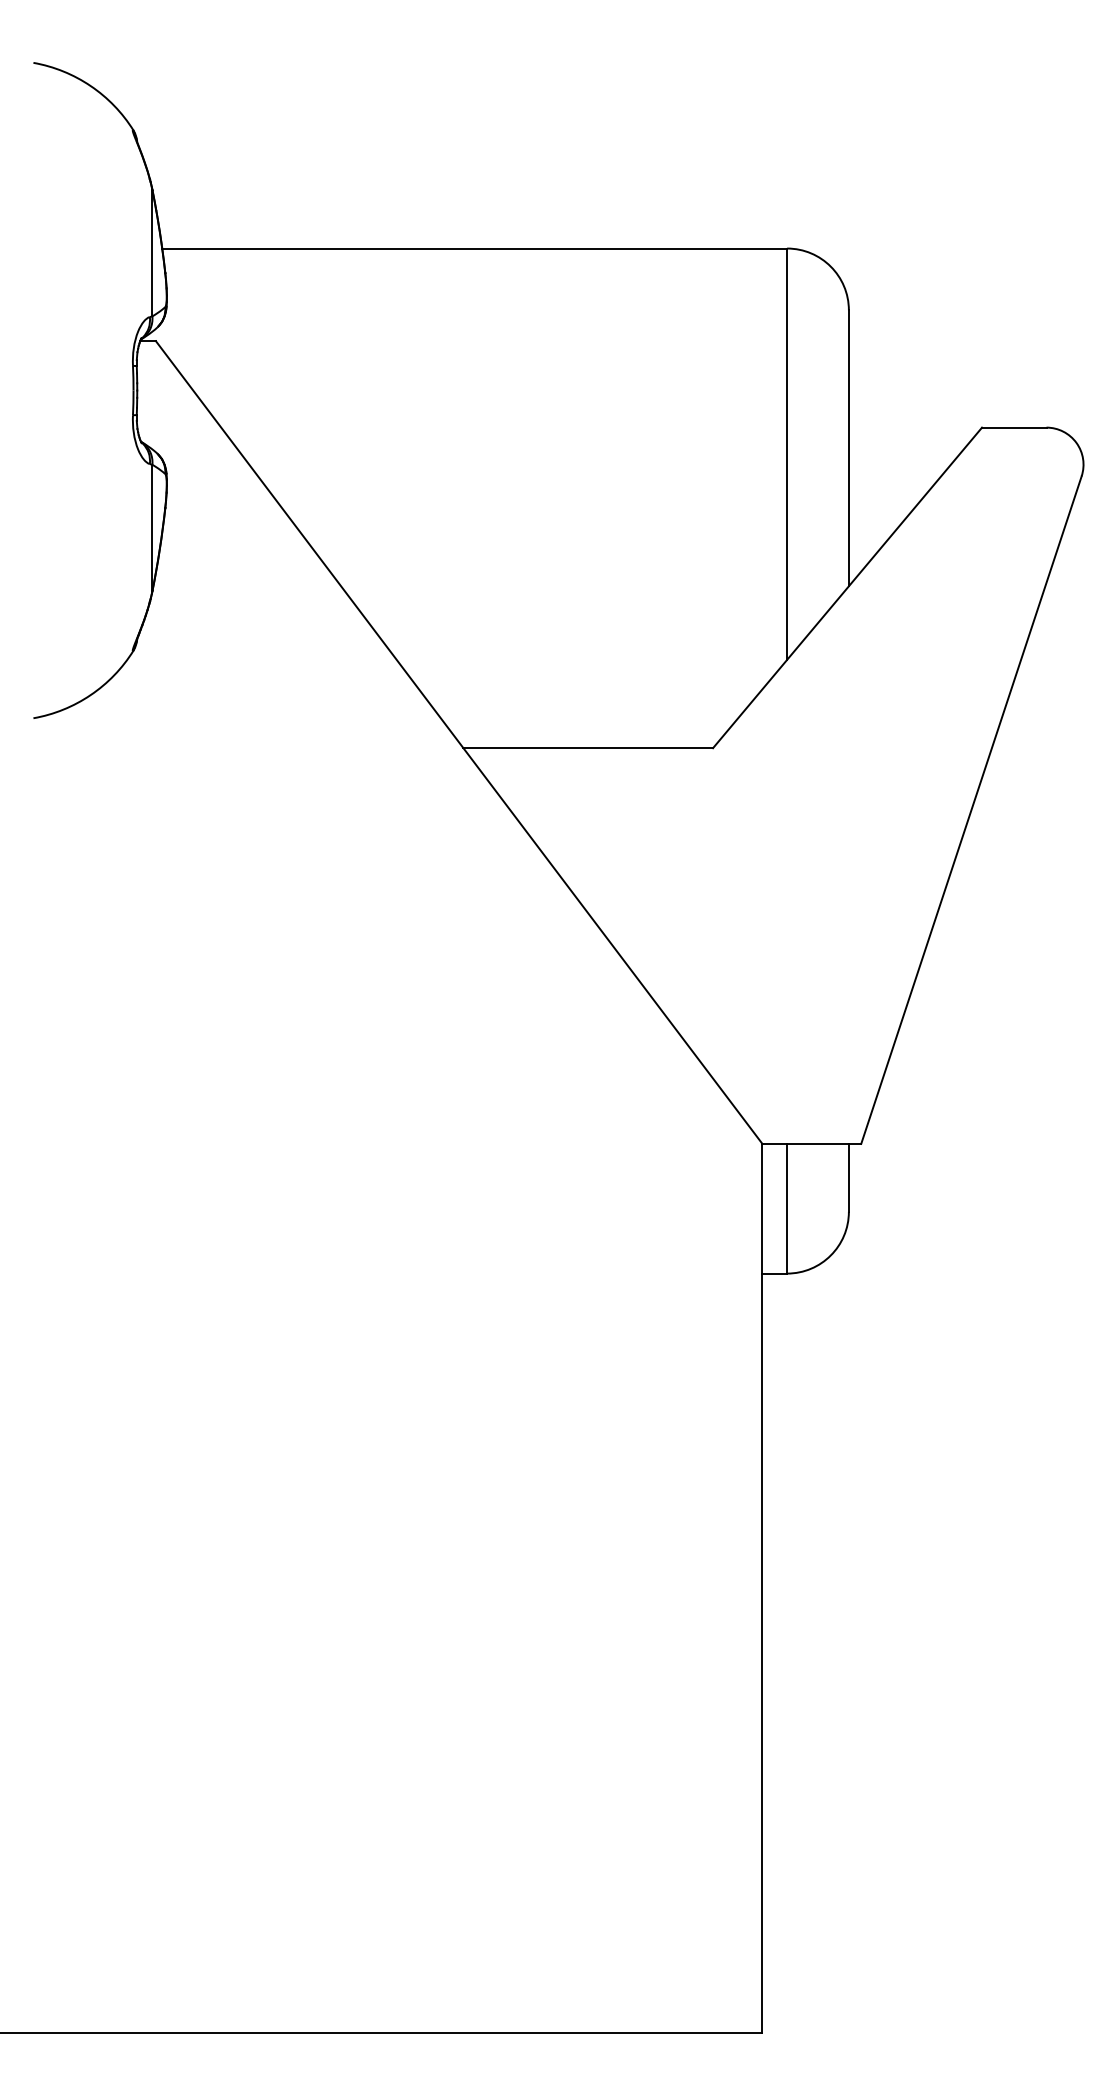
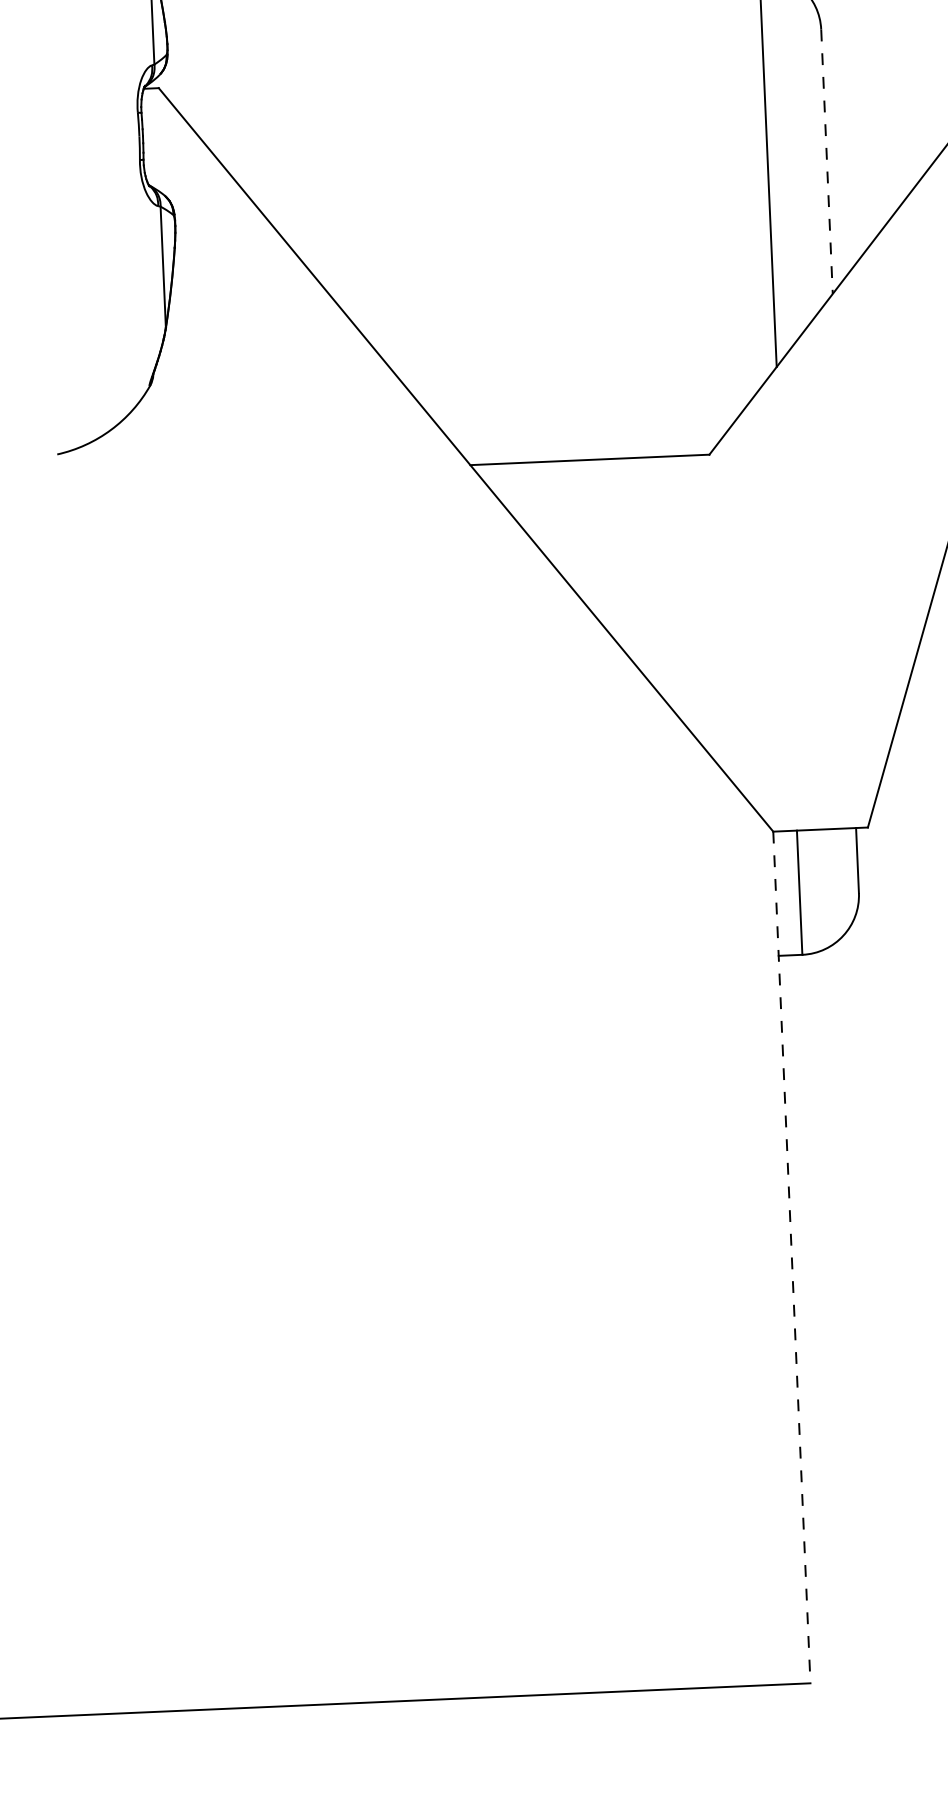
line: (848, 448) -> (826, 161), solid -> dashed
line: (762, 1588) -> (791, 1257), solid -> dashed

